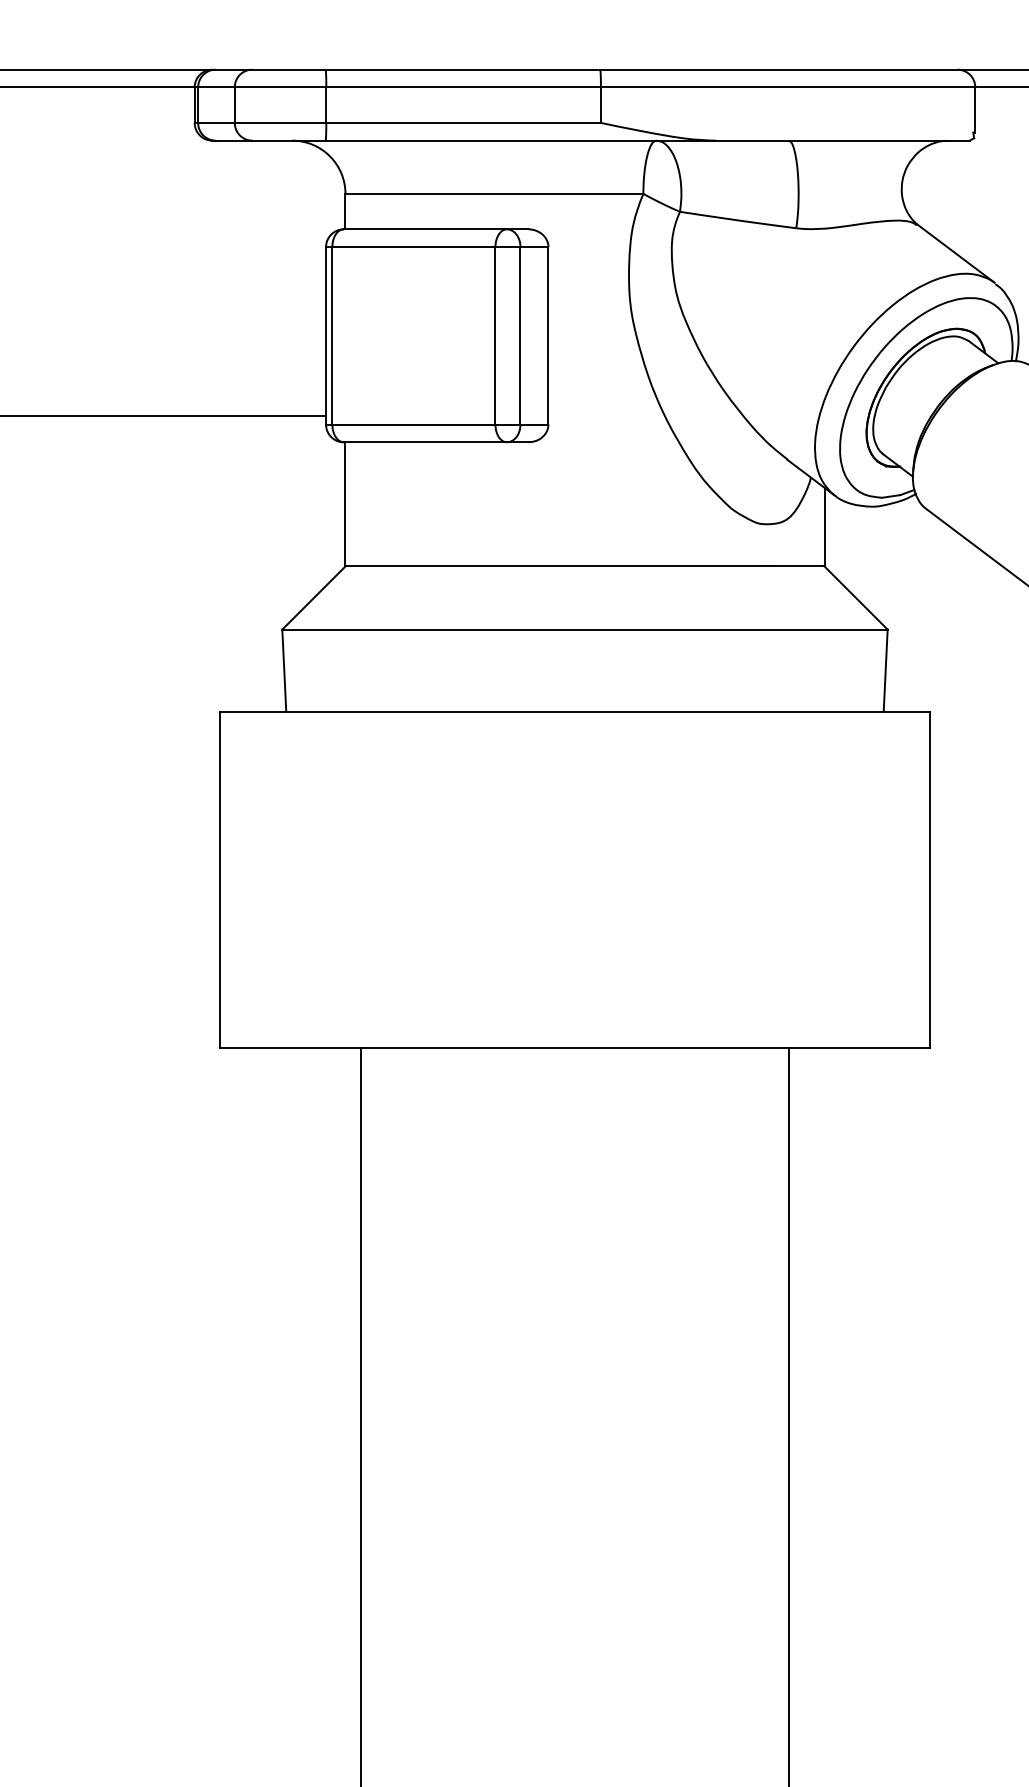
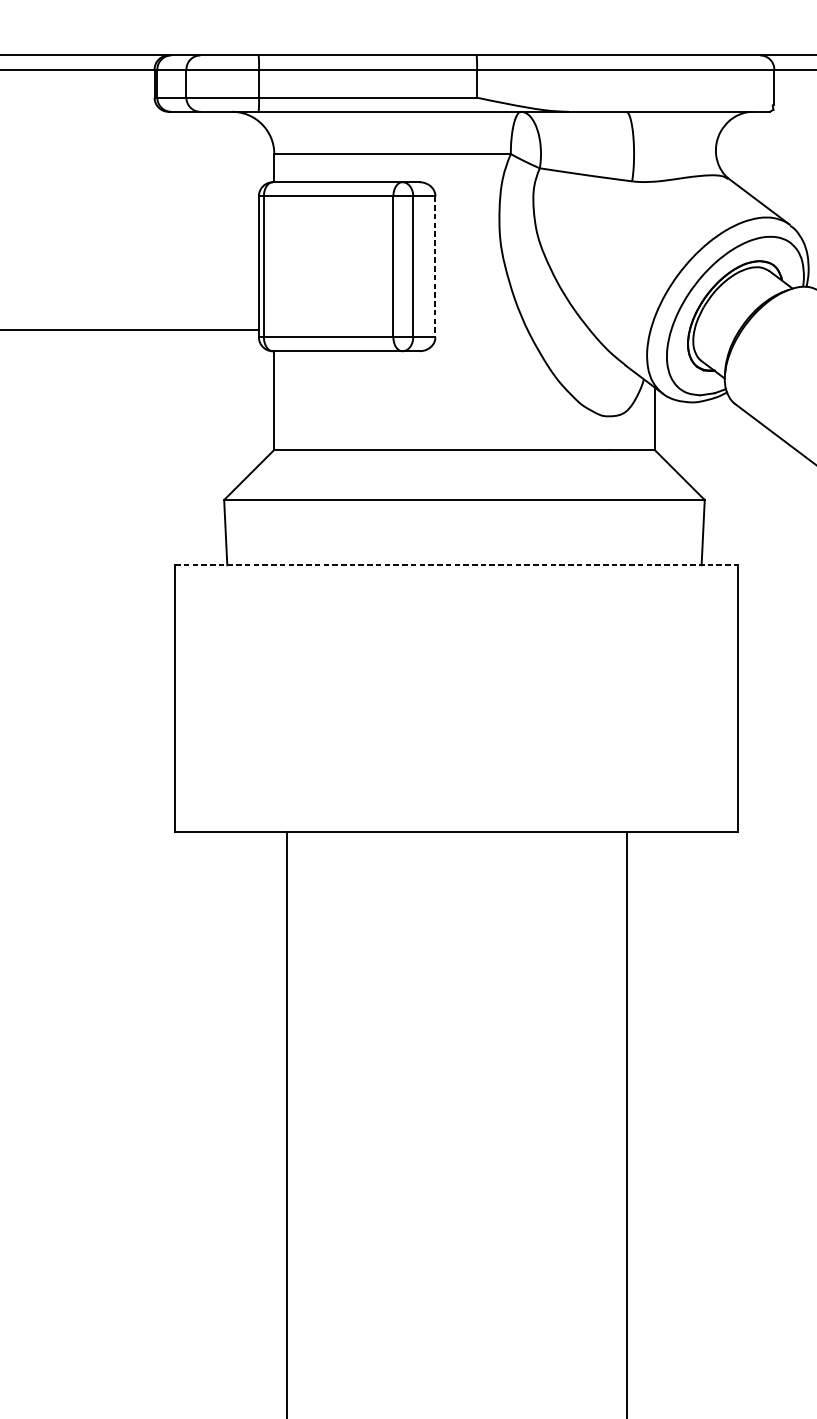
line: (548, 335) -> (435, 266), solid -> dashed
line: (575, 711) -> (456, 565), solid -> dashed

